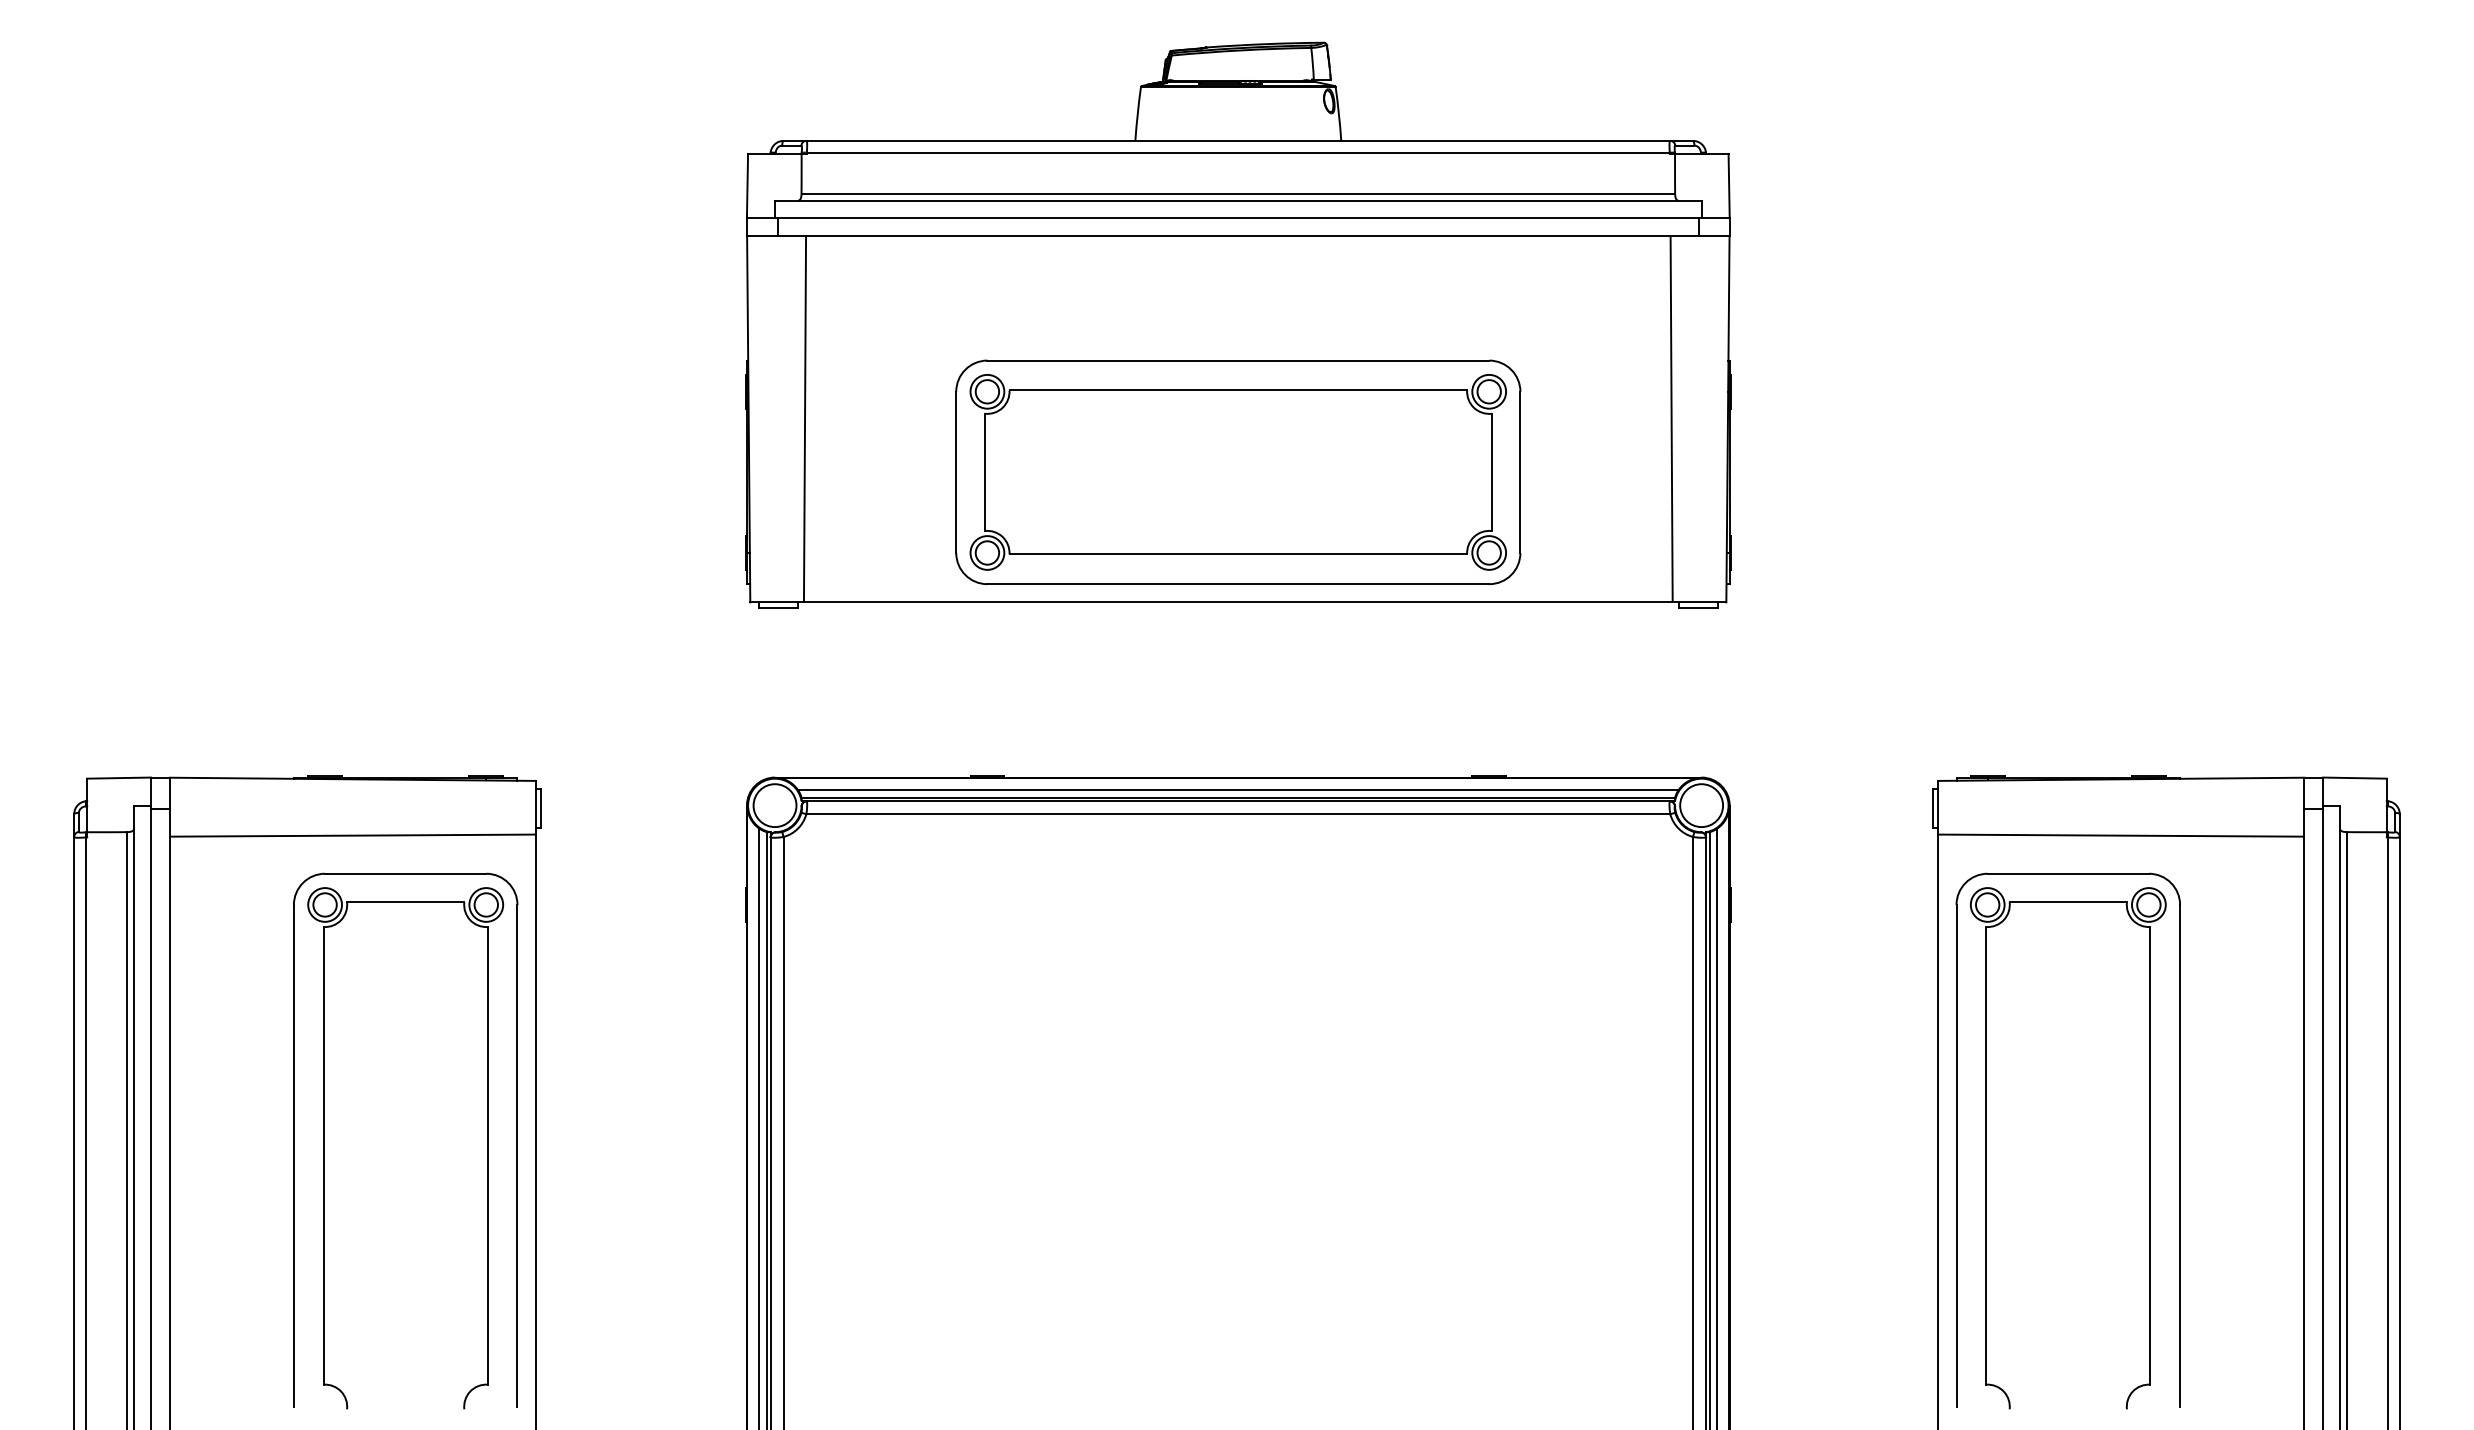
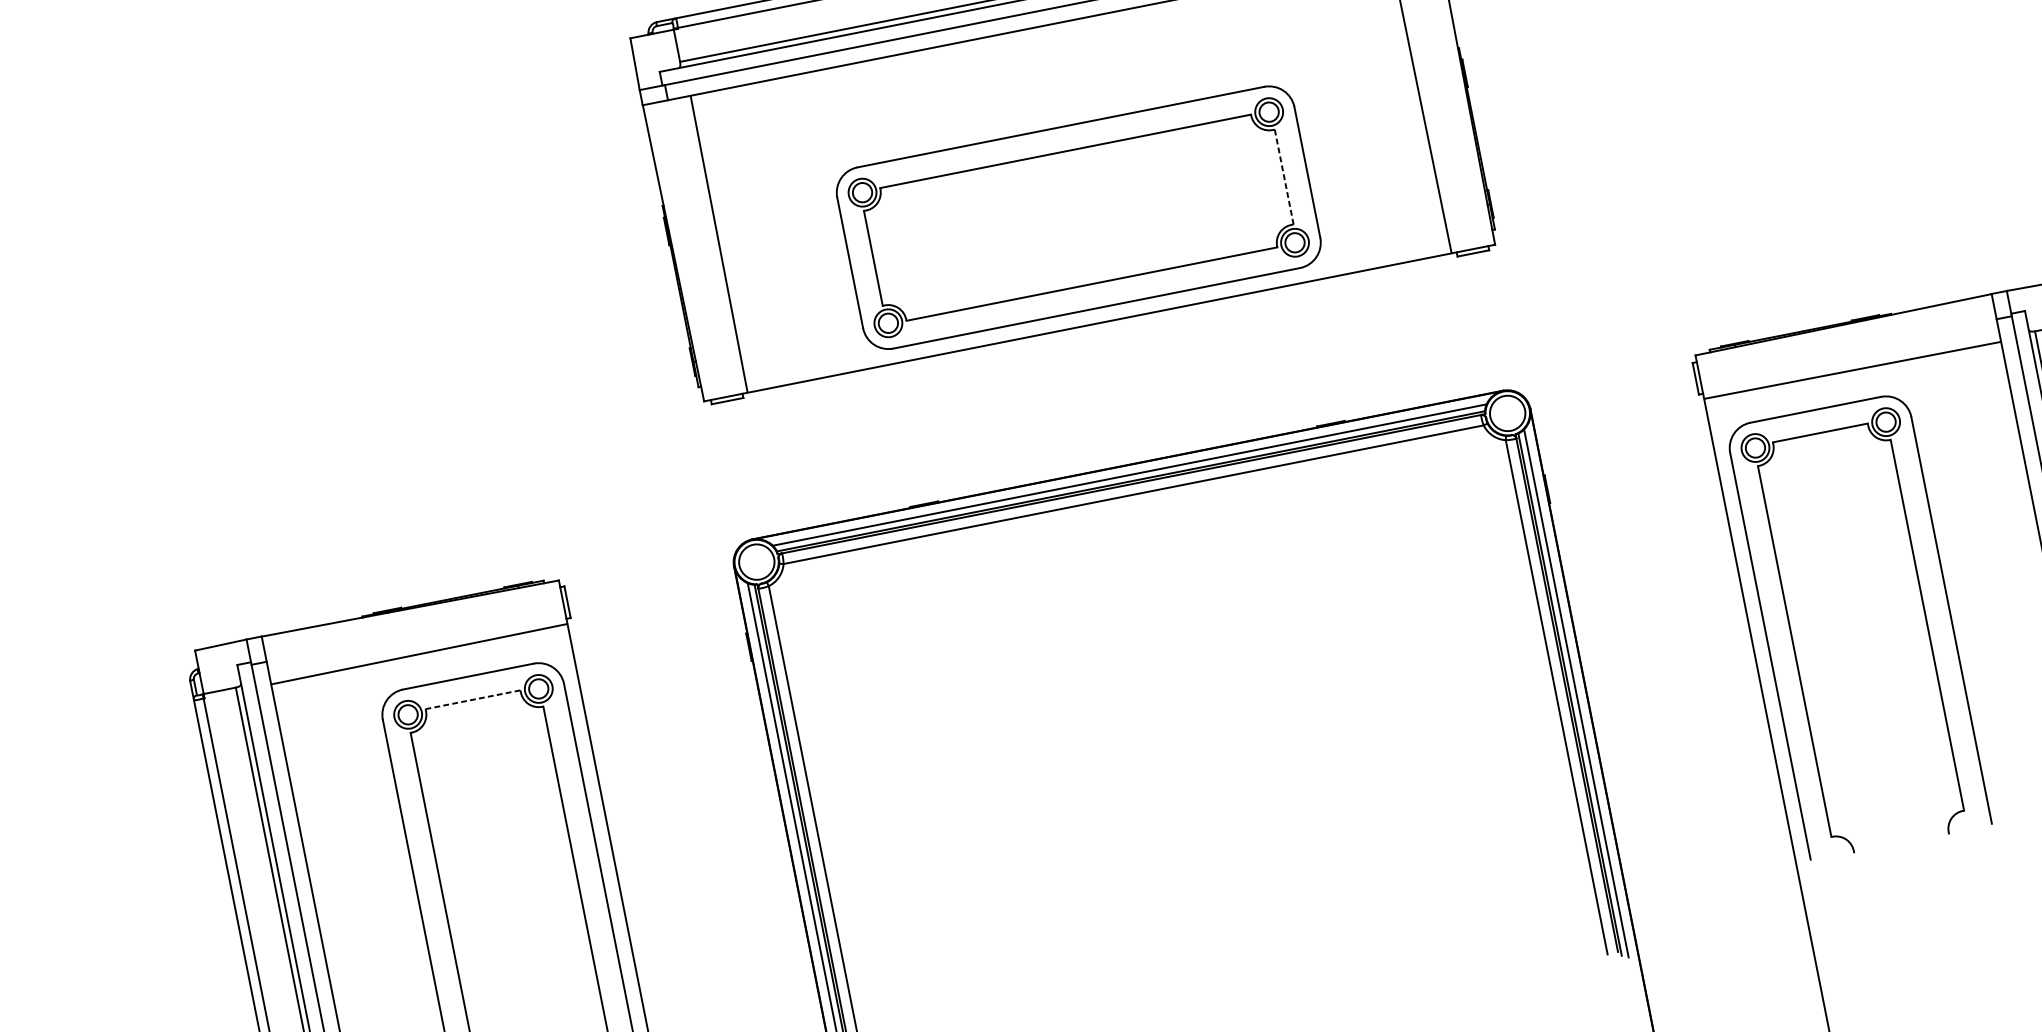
line: (1491, 472) -> (1283, 177), solid -> dashed
line: (405, 902) -> (472, 699), solid -> dashed

